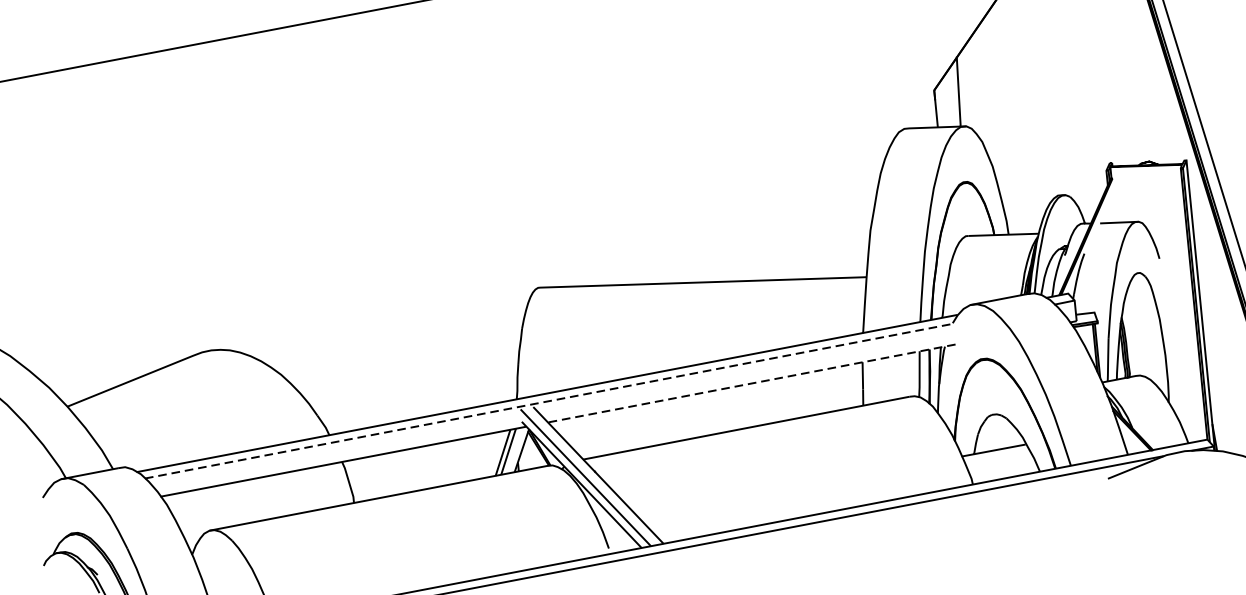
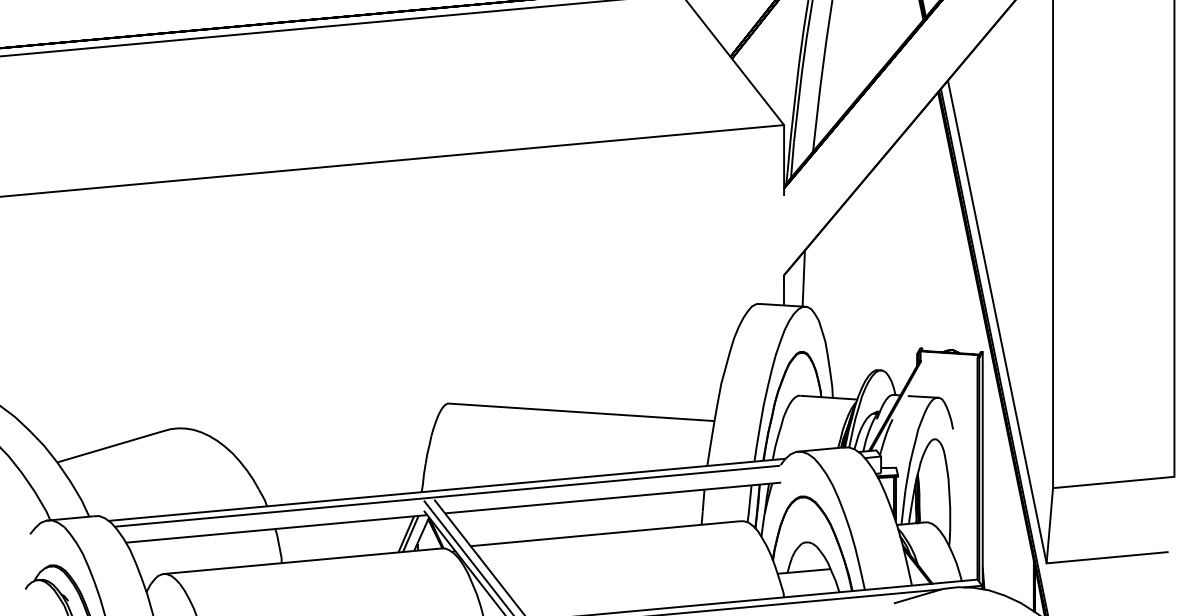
line: (752, 384) -> (613, 498), dashed -> solid
line: (548, 401) -> (447, 496), dashed -> solid

